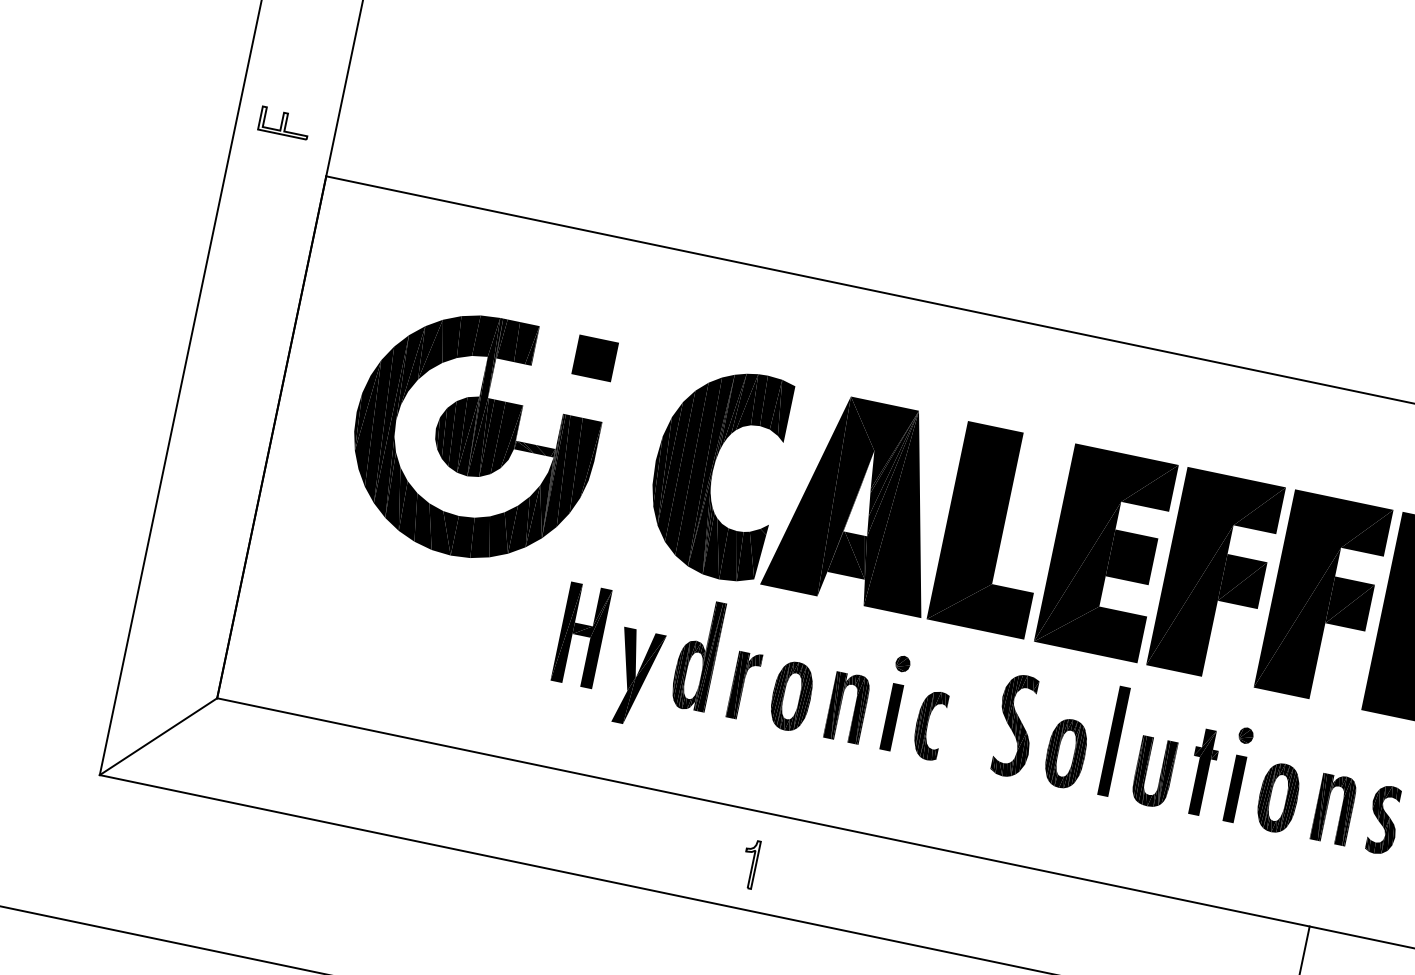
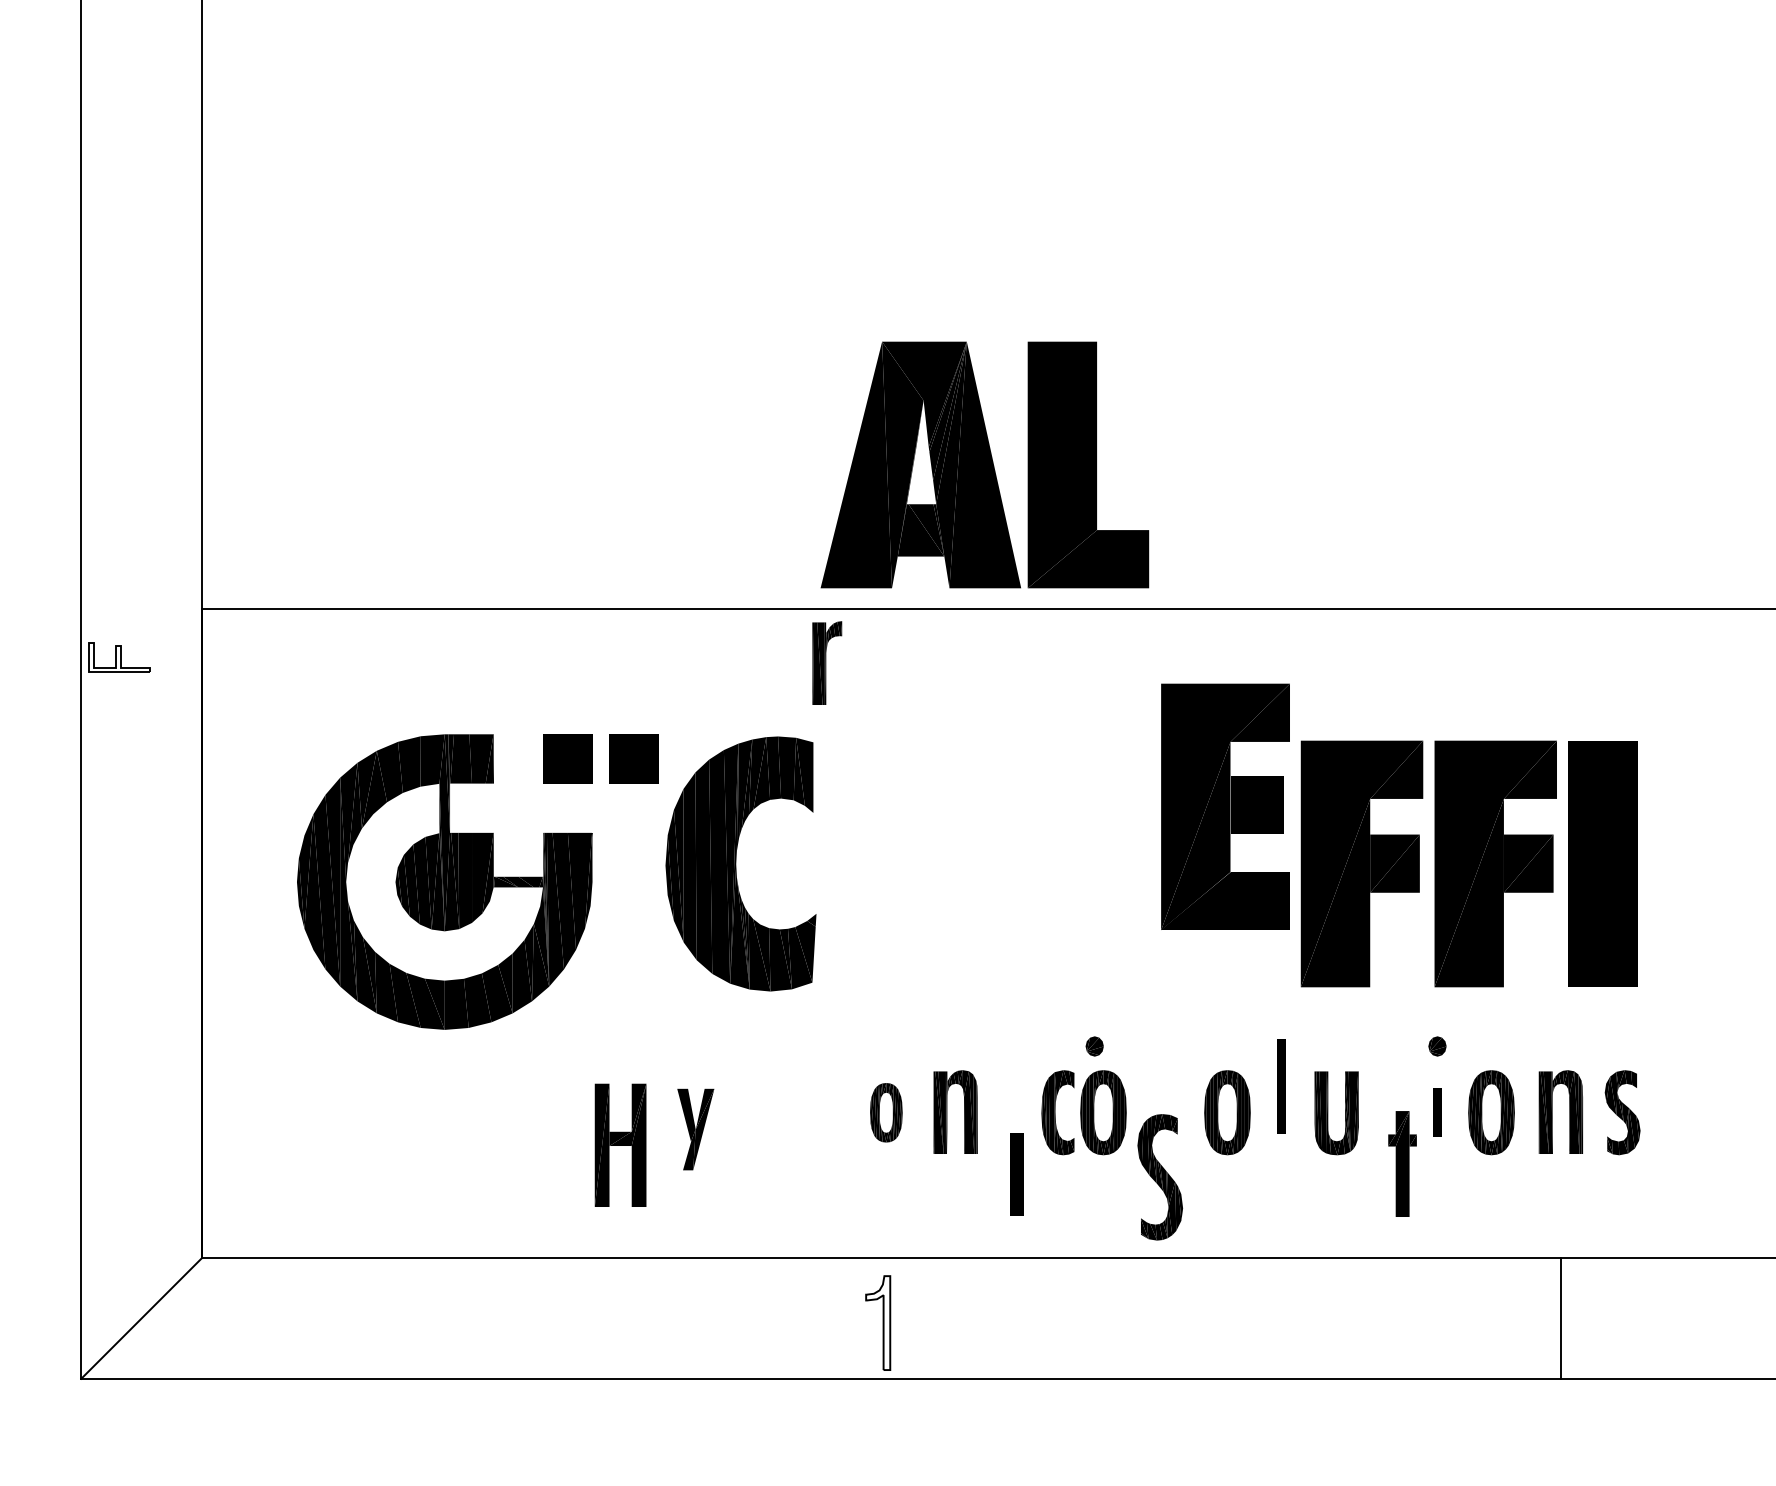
part: (284, 122) -> (119, 657), moved
part: (648, 369) -> (633, 758), added
part: (912, 512) -> (984, 464), moved
part: (1106, 552) -> (1225, 806), moved
part: (581, 634) -> (620, 1144), moved
part: (697, 654) -> (763, 1086), removed
part: (902, 663) -> (1094, 1046), moved
part: (635, 677) -> (695, 1129), size x0.7
part: (744, 685) -> (827, 662), moved
part: (791, 696) -> (886, 1112), size x0.7
part: (891, 717) -> (1016, 1174), moved
part: (1015, 726) -> (1160, 1177), moved
part: (966, 732) -> (1103, 1112), added
part: (1114, 740) -> (1281, 1085), size x0.7
part: (1202, 771) -> (1402, 1163), moved
part: (1235, 788) -> (1437, 1112), size x0.6
part: (749, 863) -> (877, 1322), size x1.6

